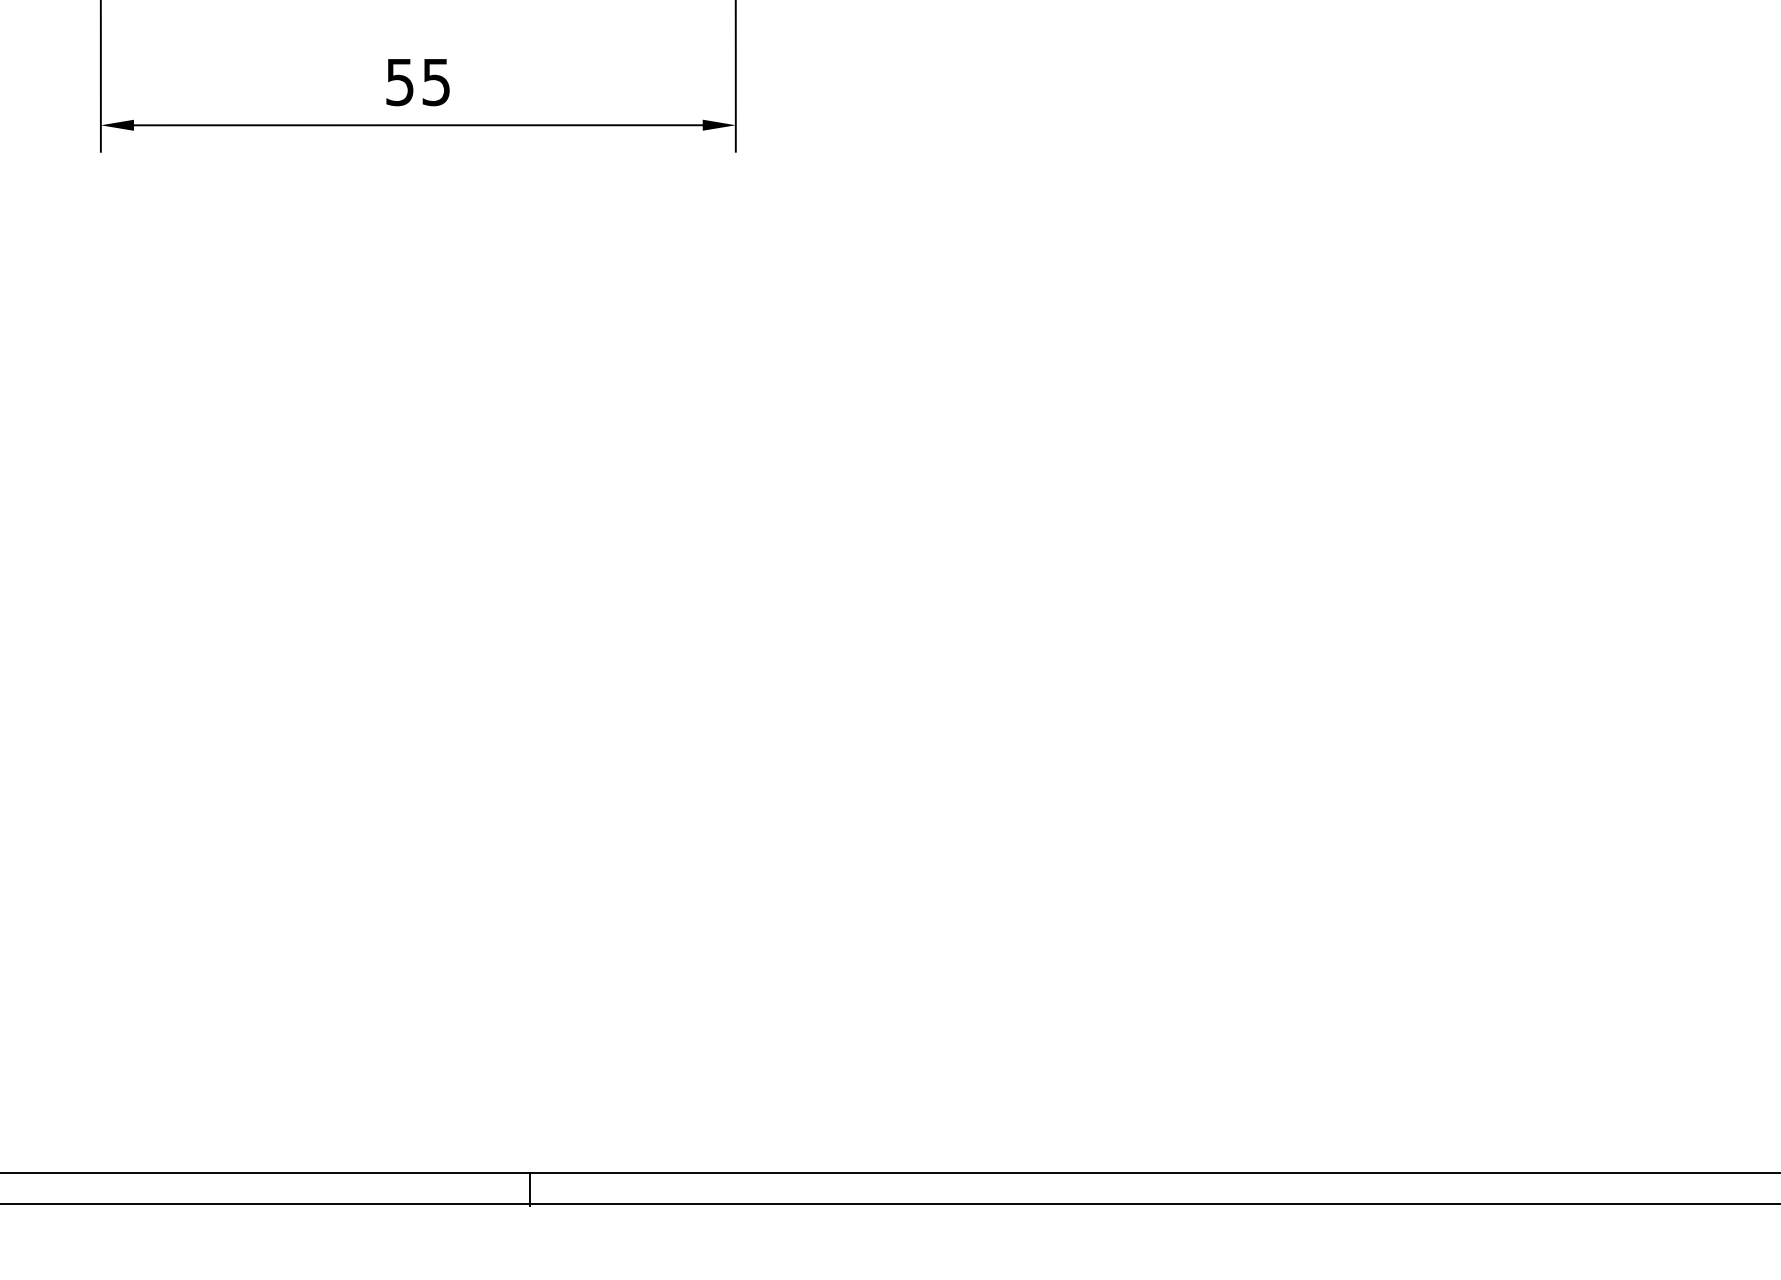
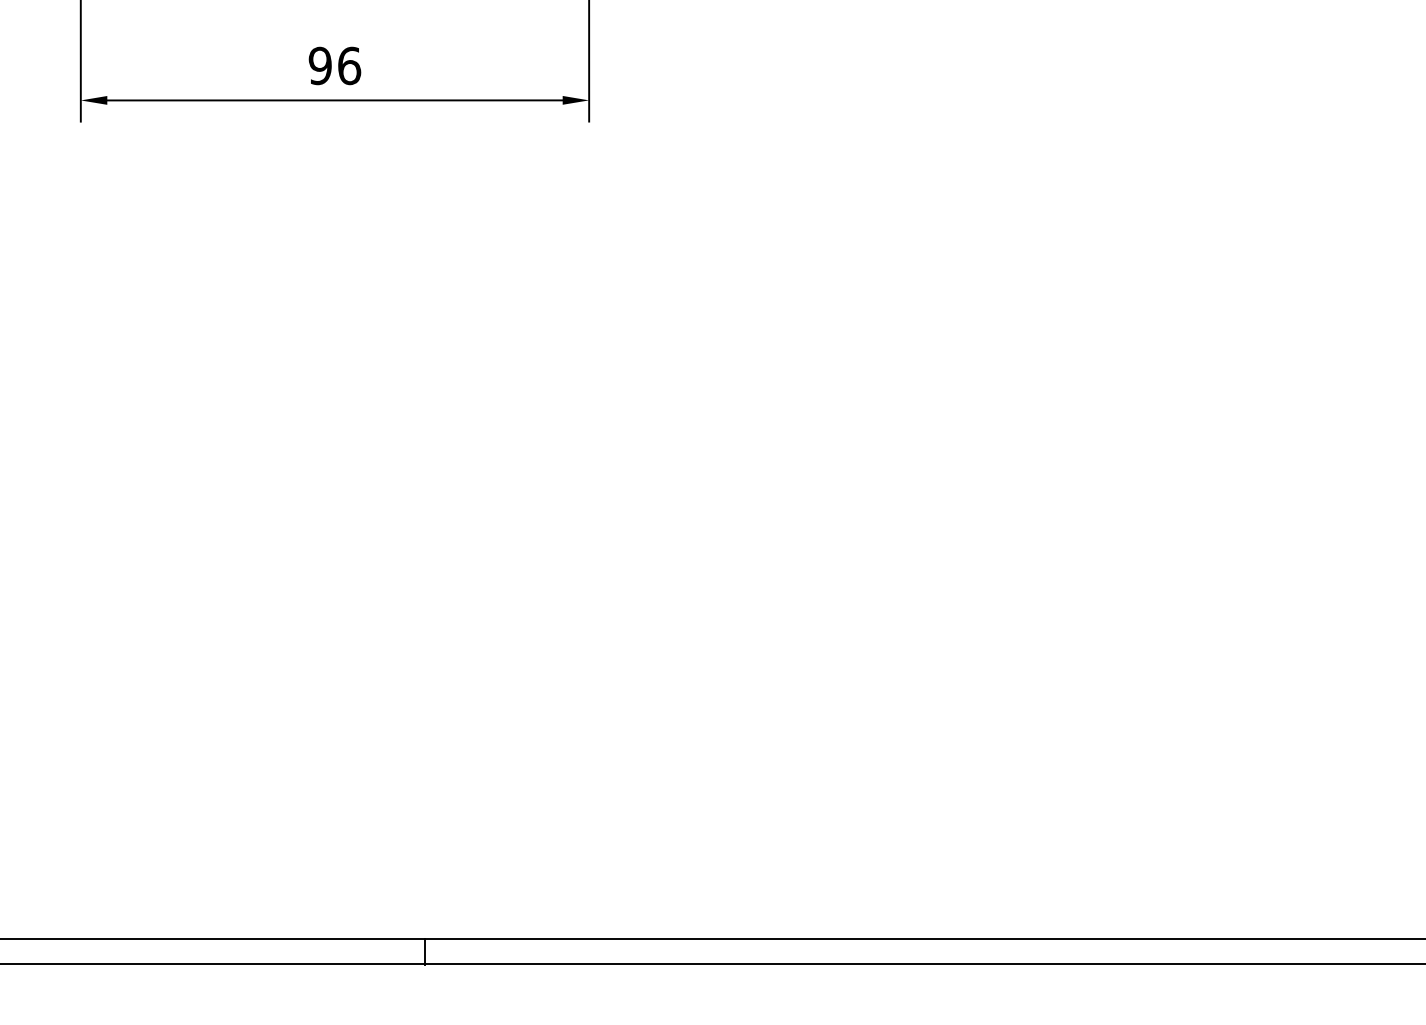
text: (418, 82) -> (335, 66), 55 -> 96

